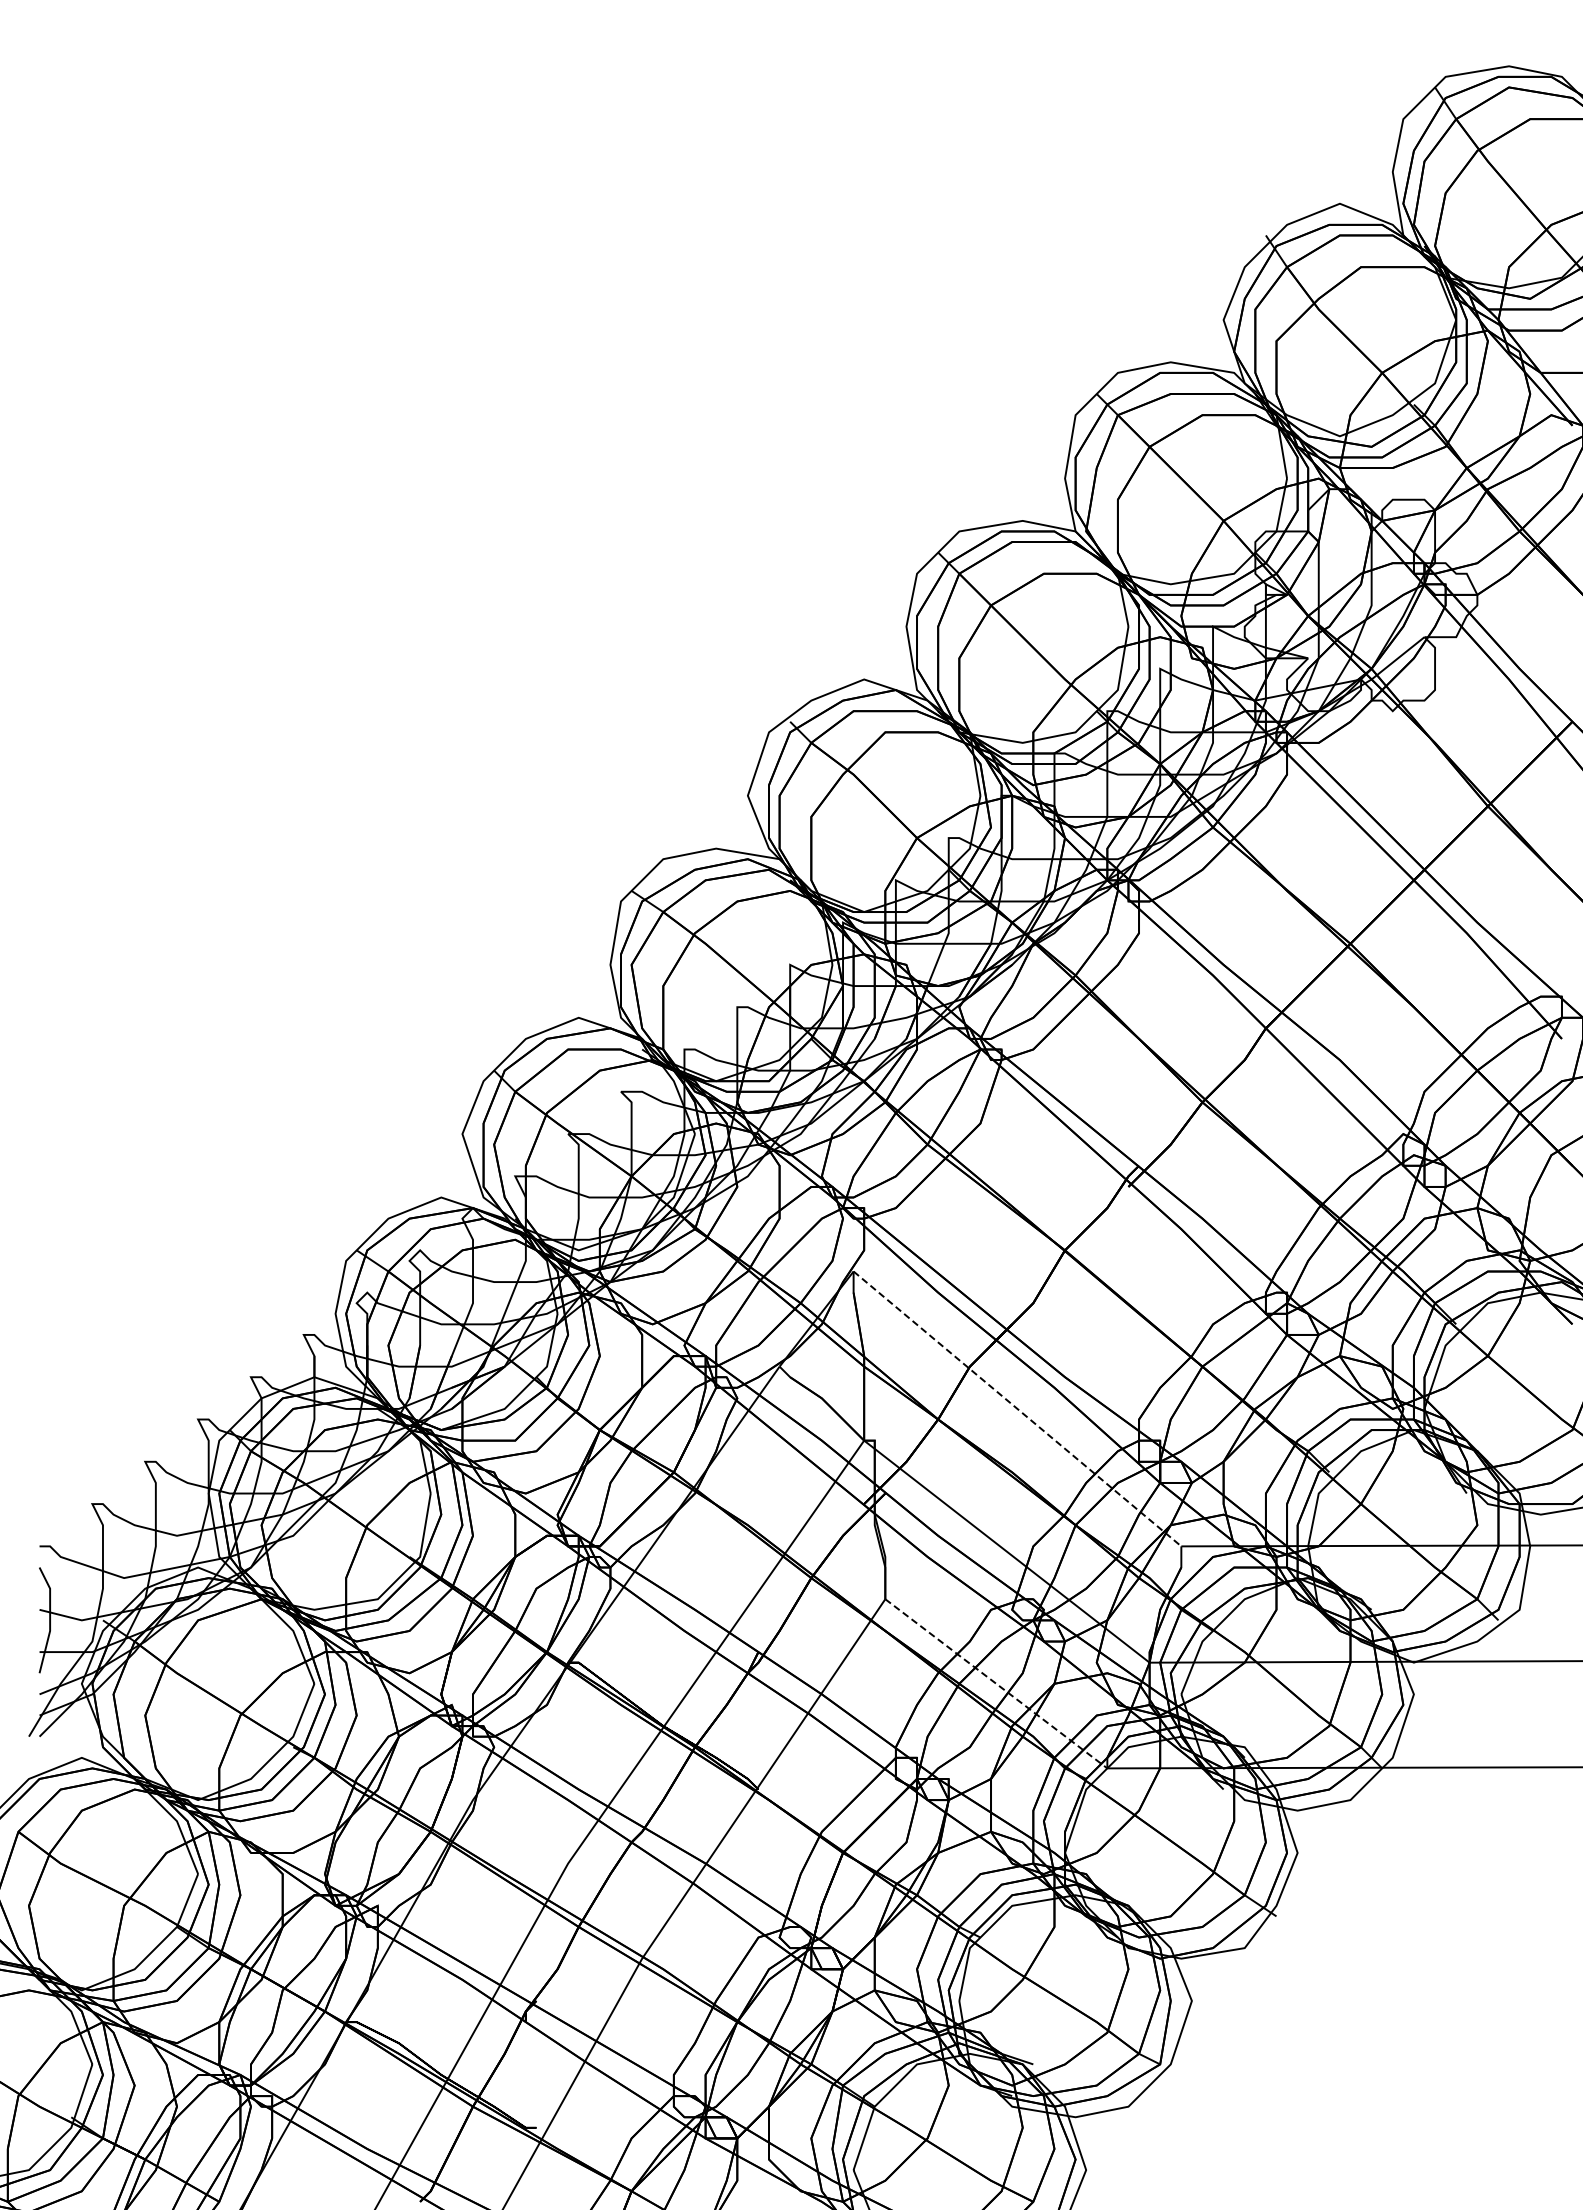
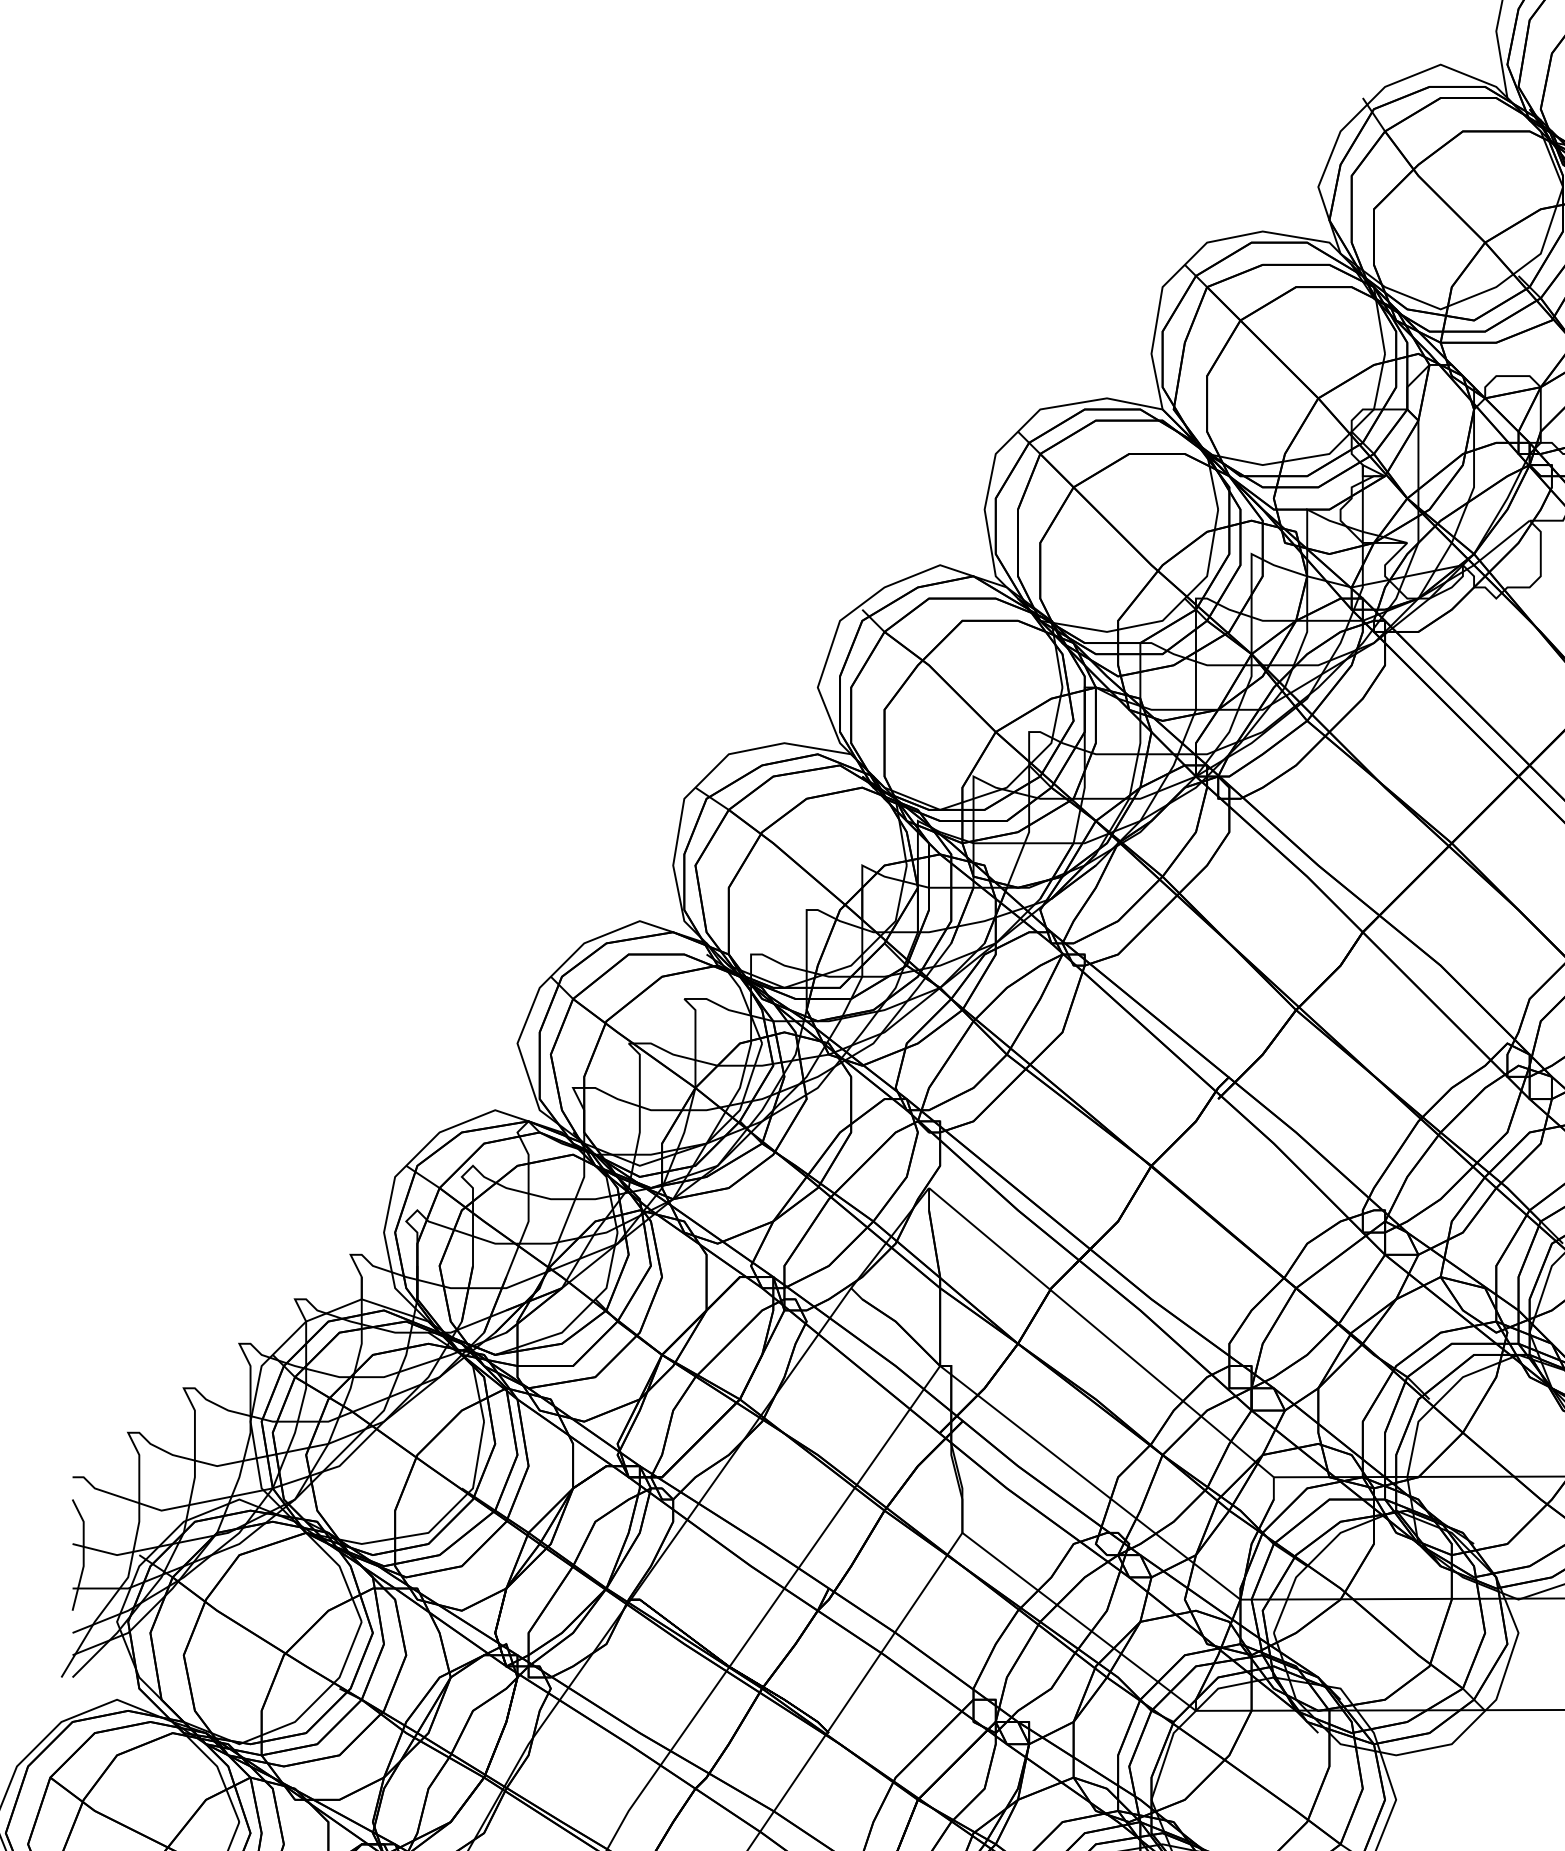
line: (1017, 1408) -> (1101, 1332), dashed -> solid
line: (996, 1683) -> (1079, 1621), dashed -> solid

